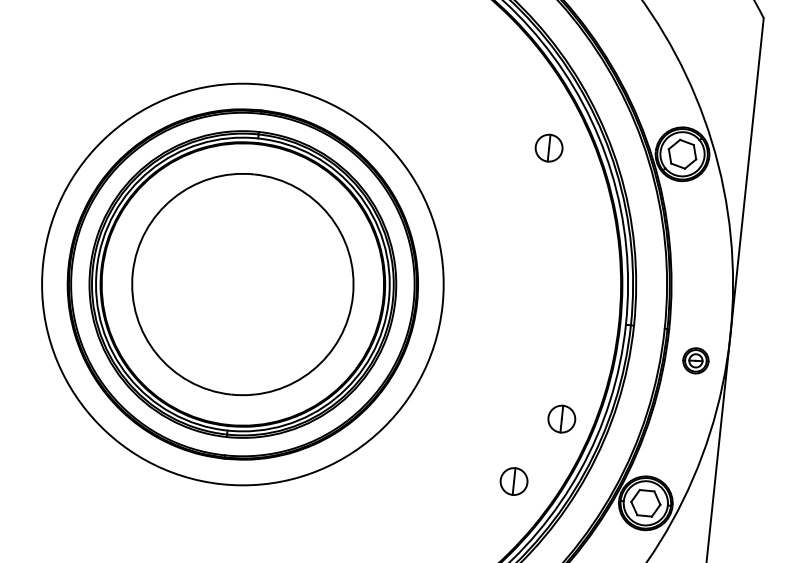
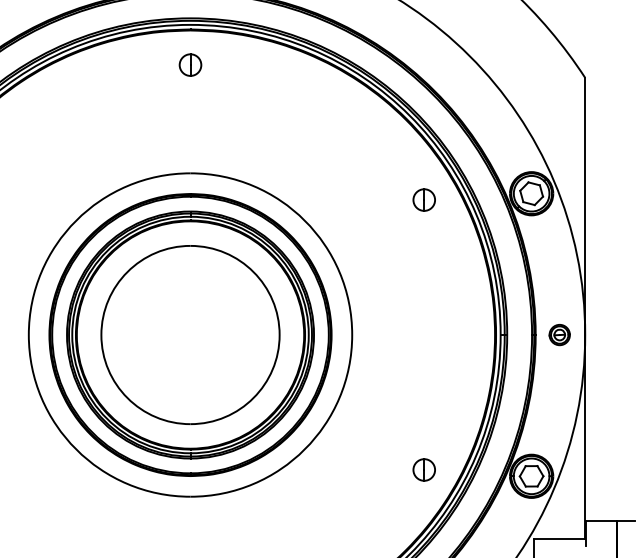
part: (695, 361) -> (559, 335), moved
part: (560, 418) -> (456, 415), removed

